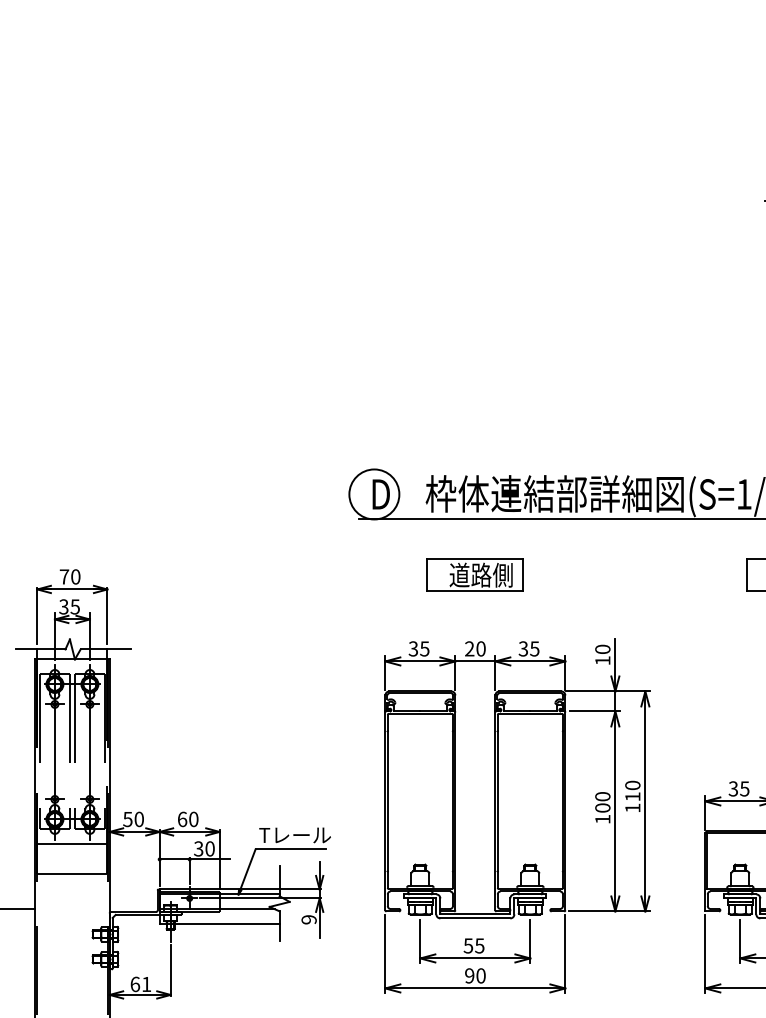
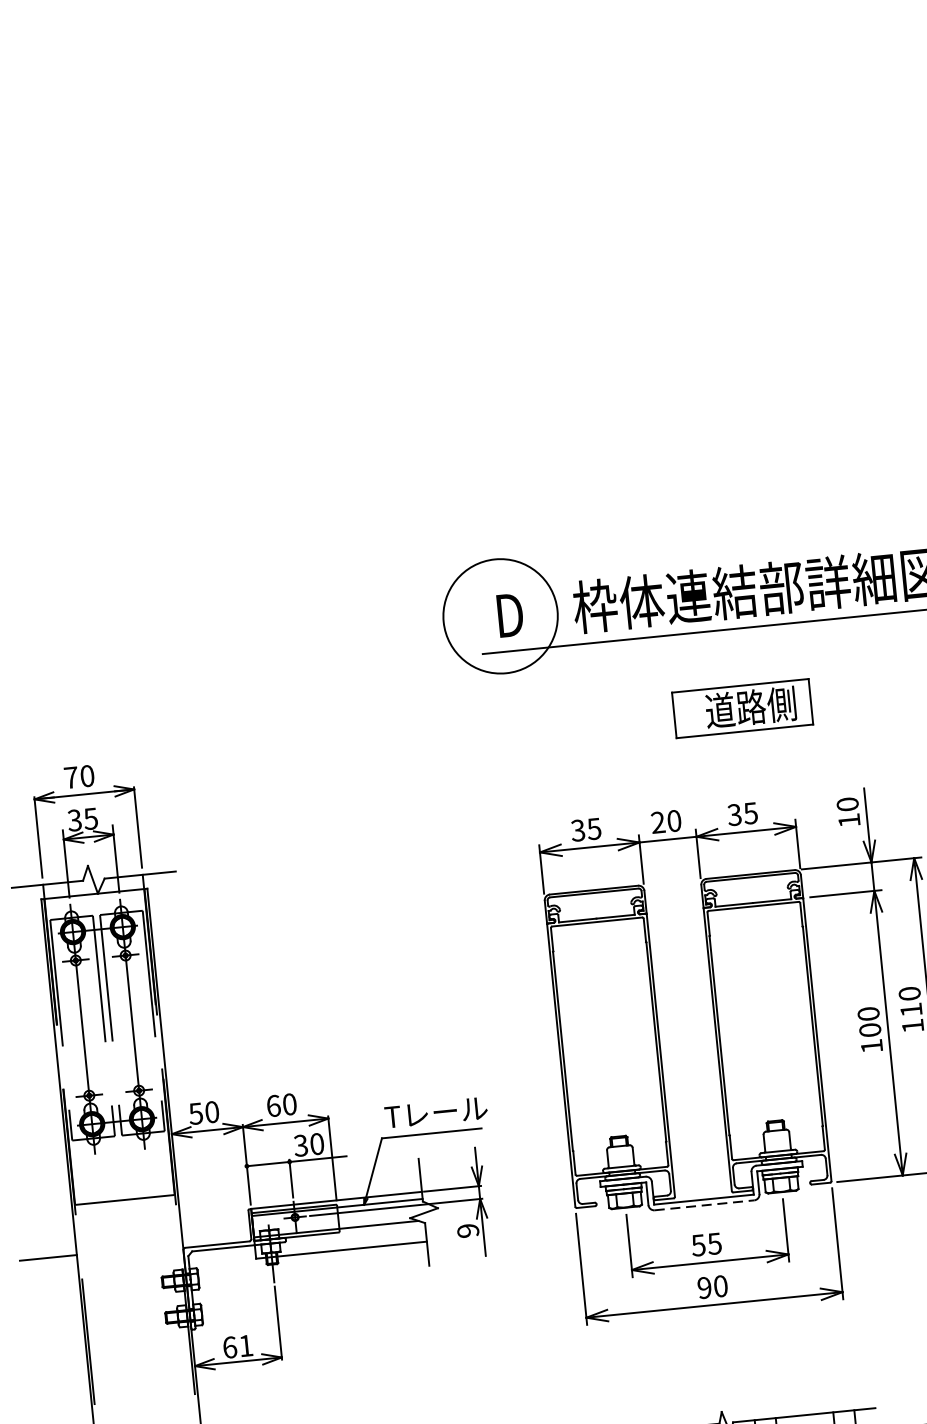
circle: (374, 494) -> (500, 616), size x1.6
part: (474, 574) -> (741, 707), moved
line: (72, 844) -> (120, 1157), removed
line: (475, 918) -> (704, 1205), solid -> dashed

